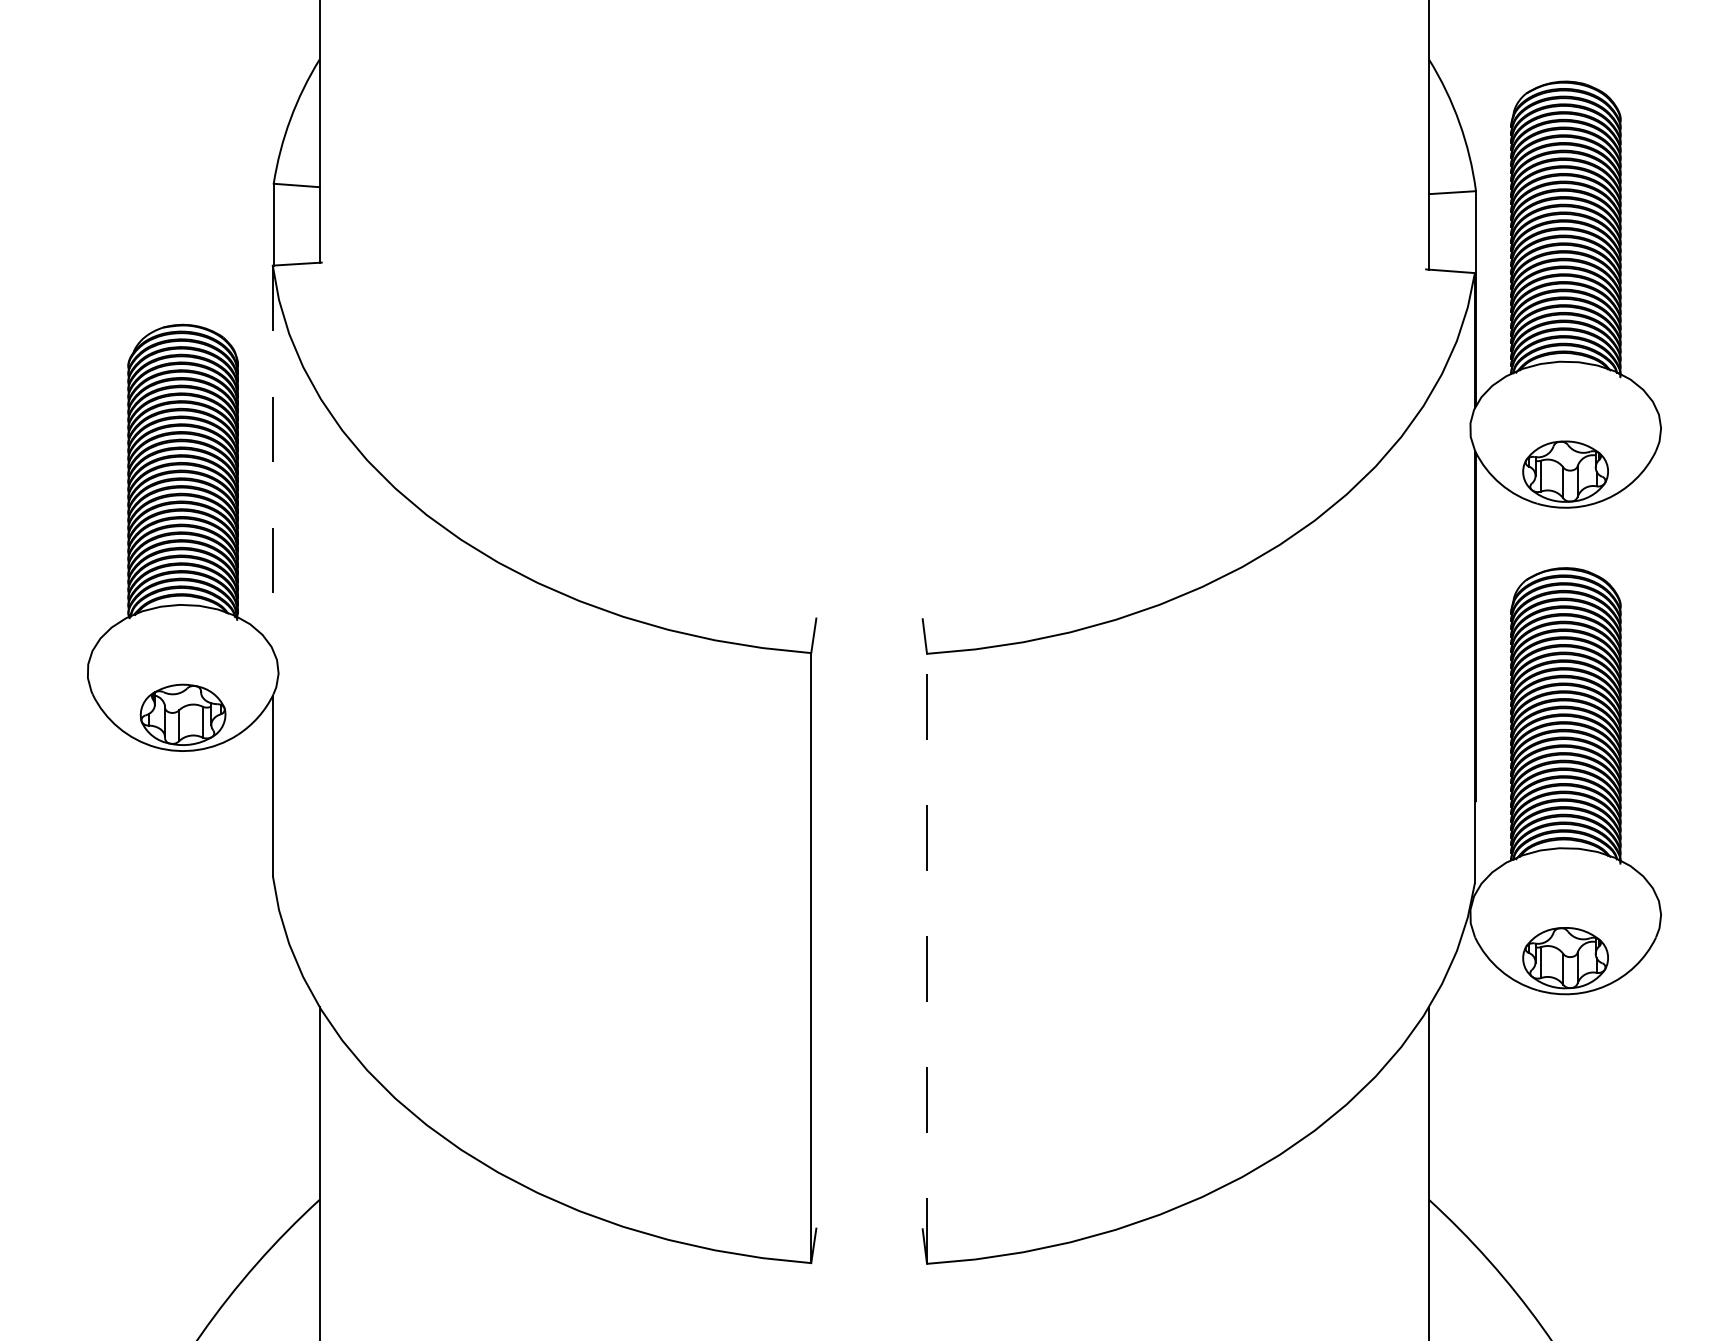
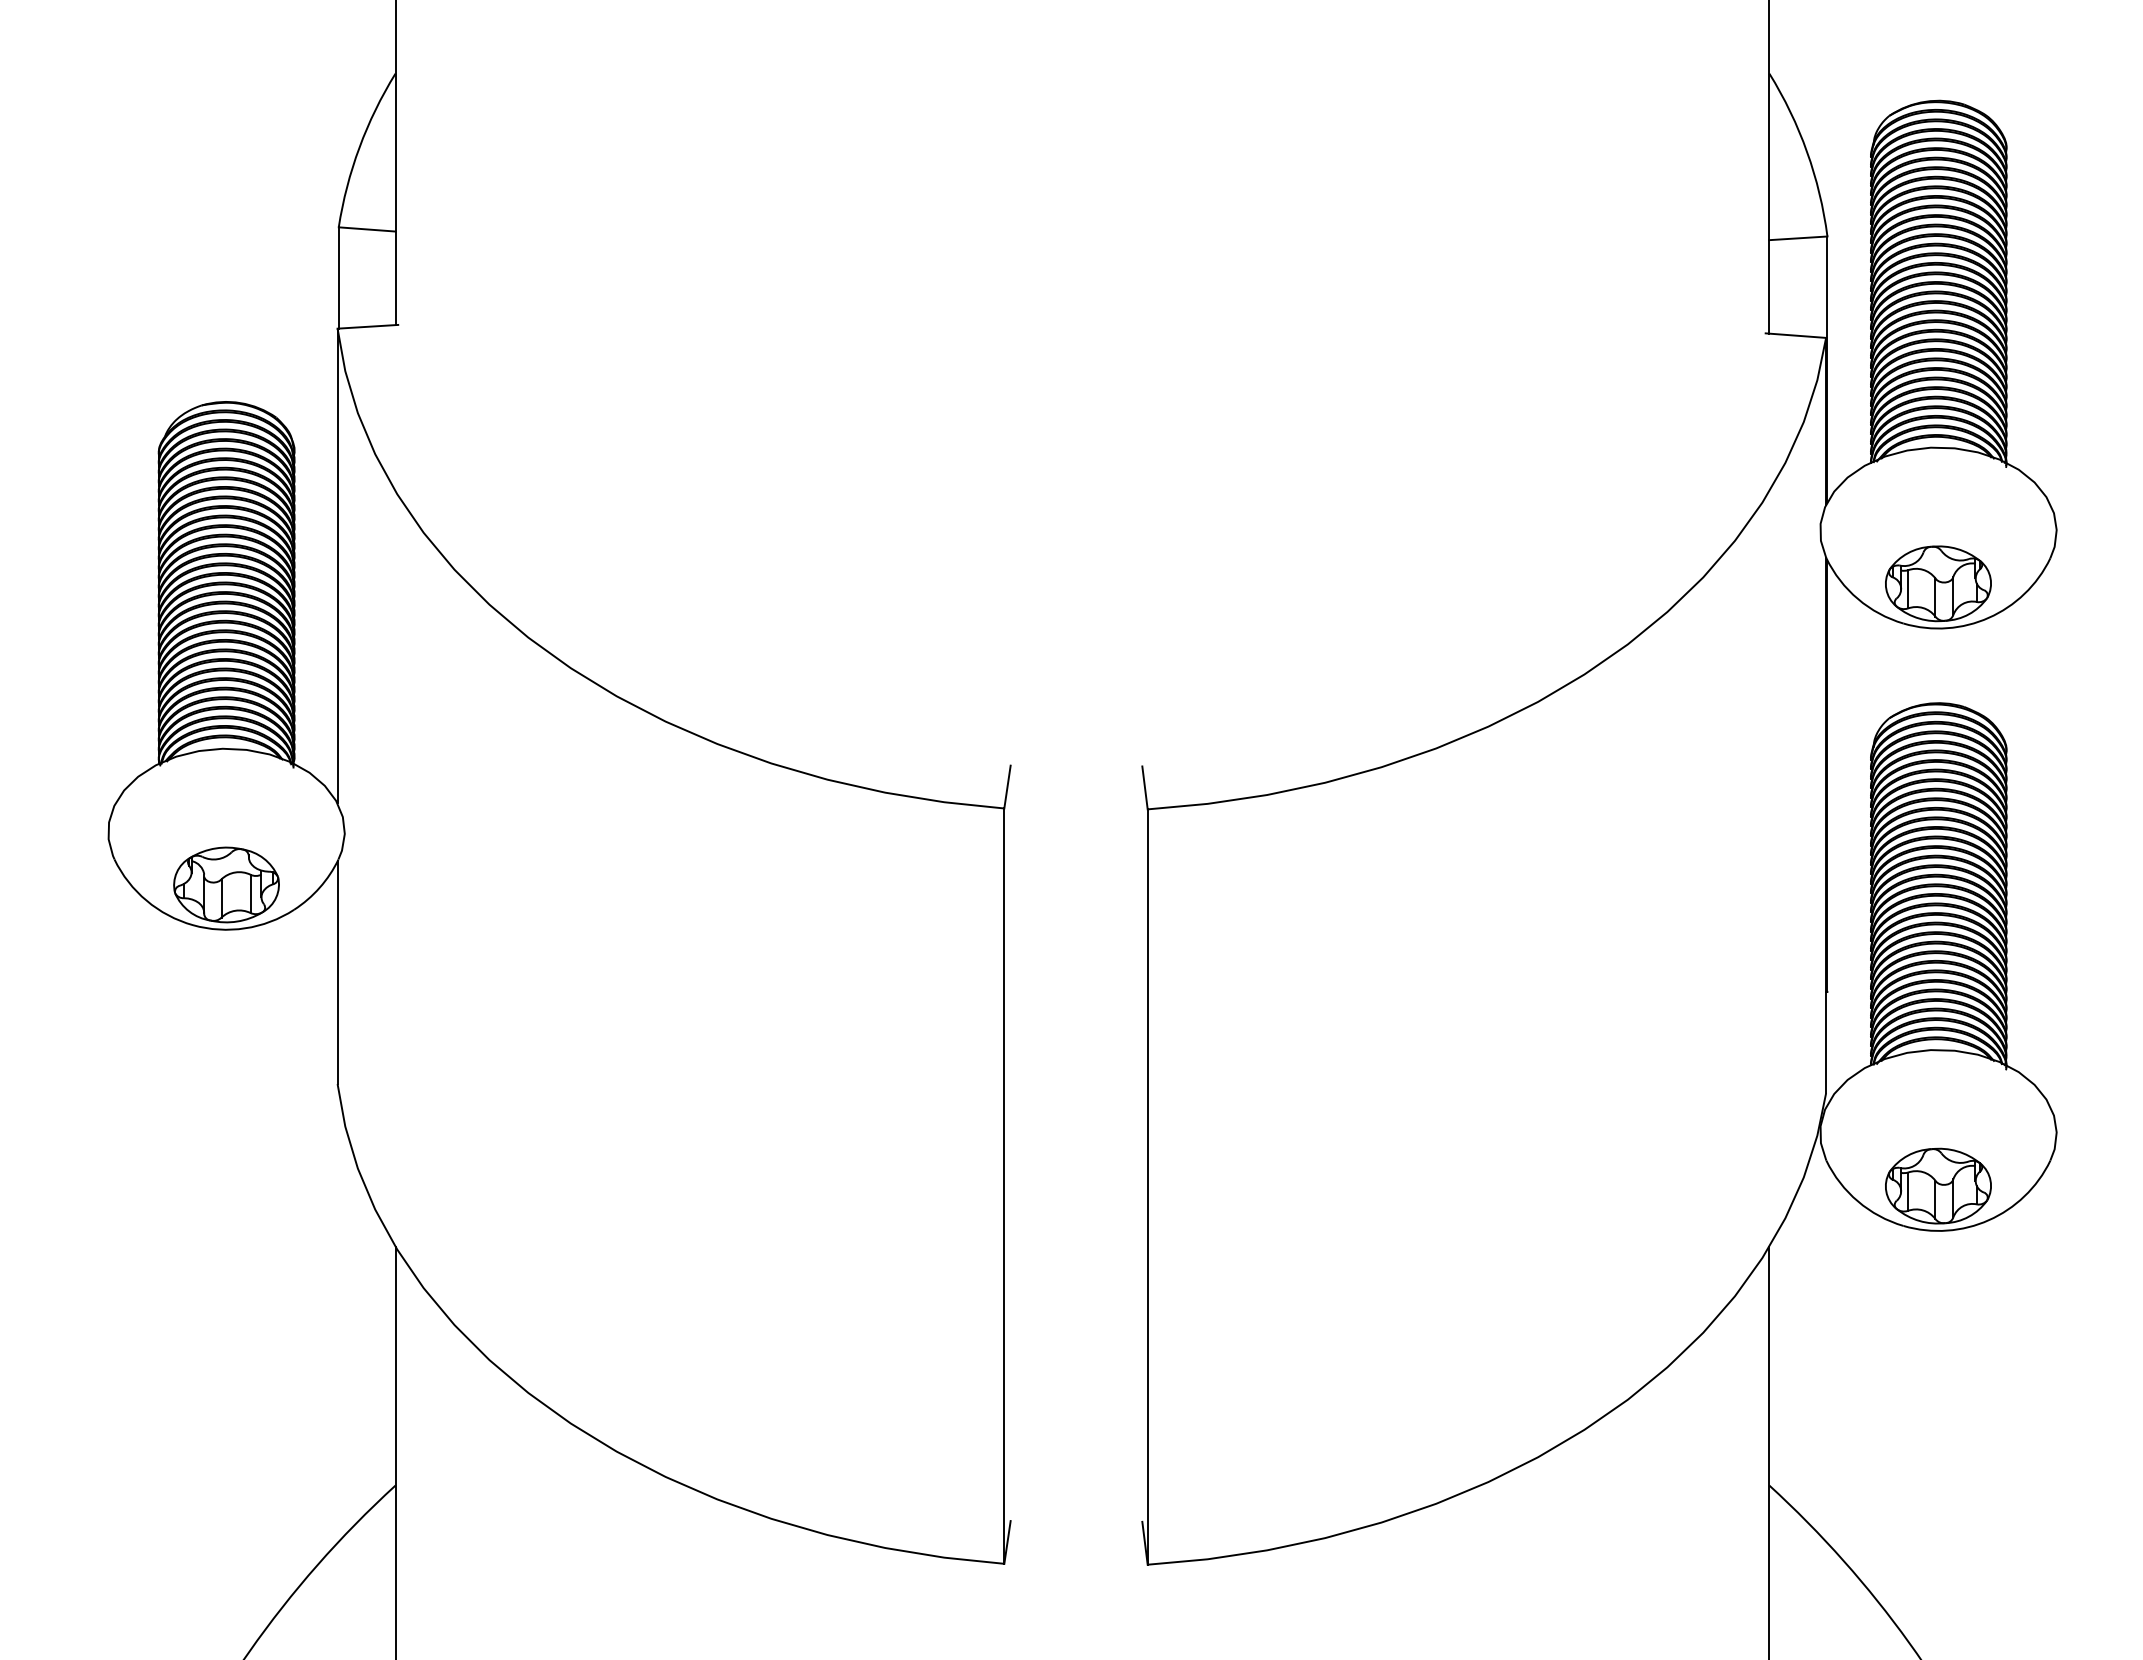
line: (272, 457) -> (337, 566), dashed -> solid
line: (926, 959) -> (1147, 1187), dashed -> solid

